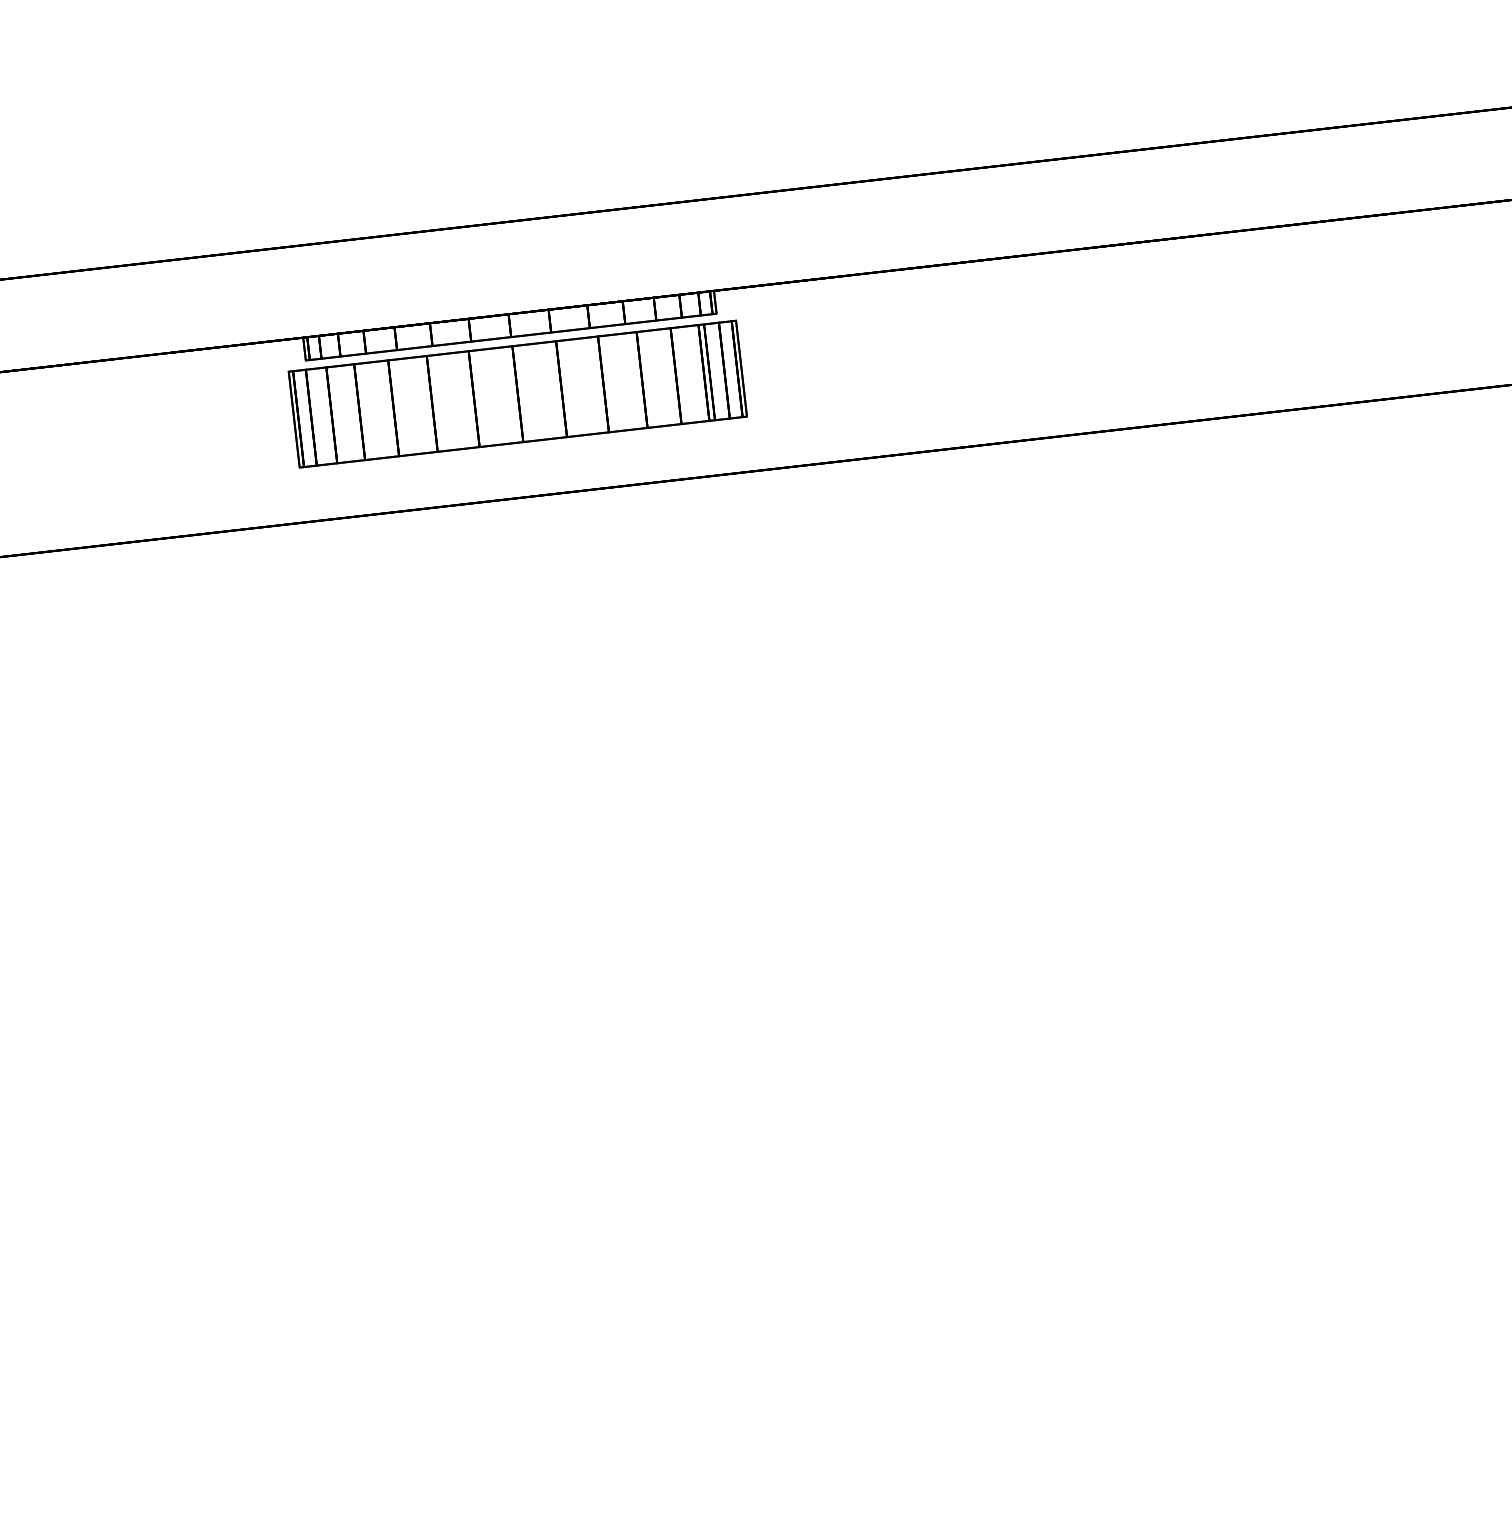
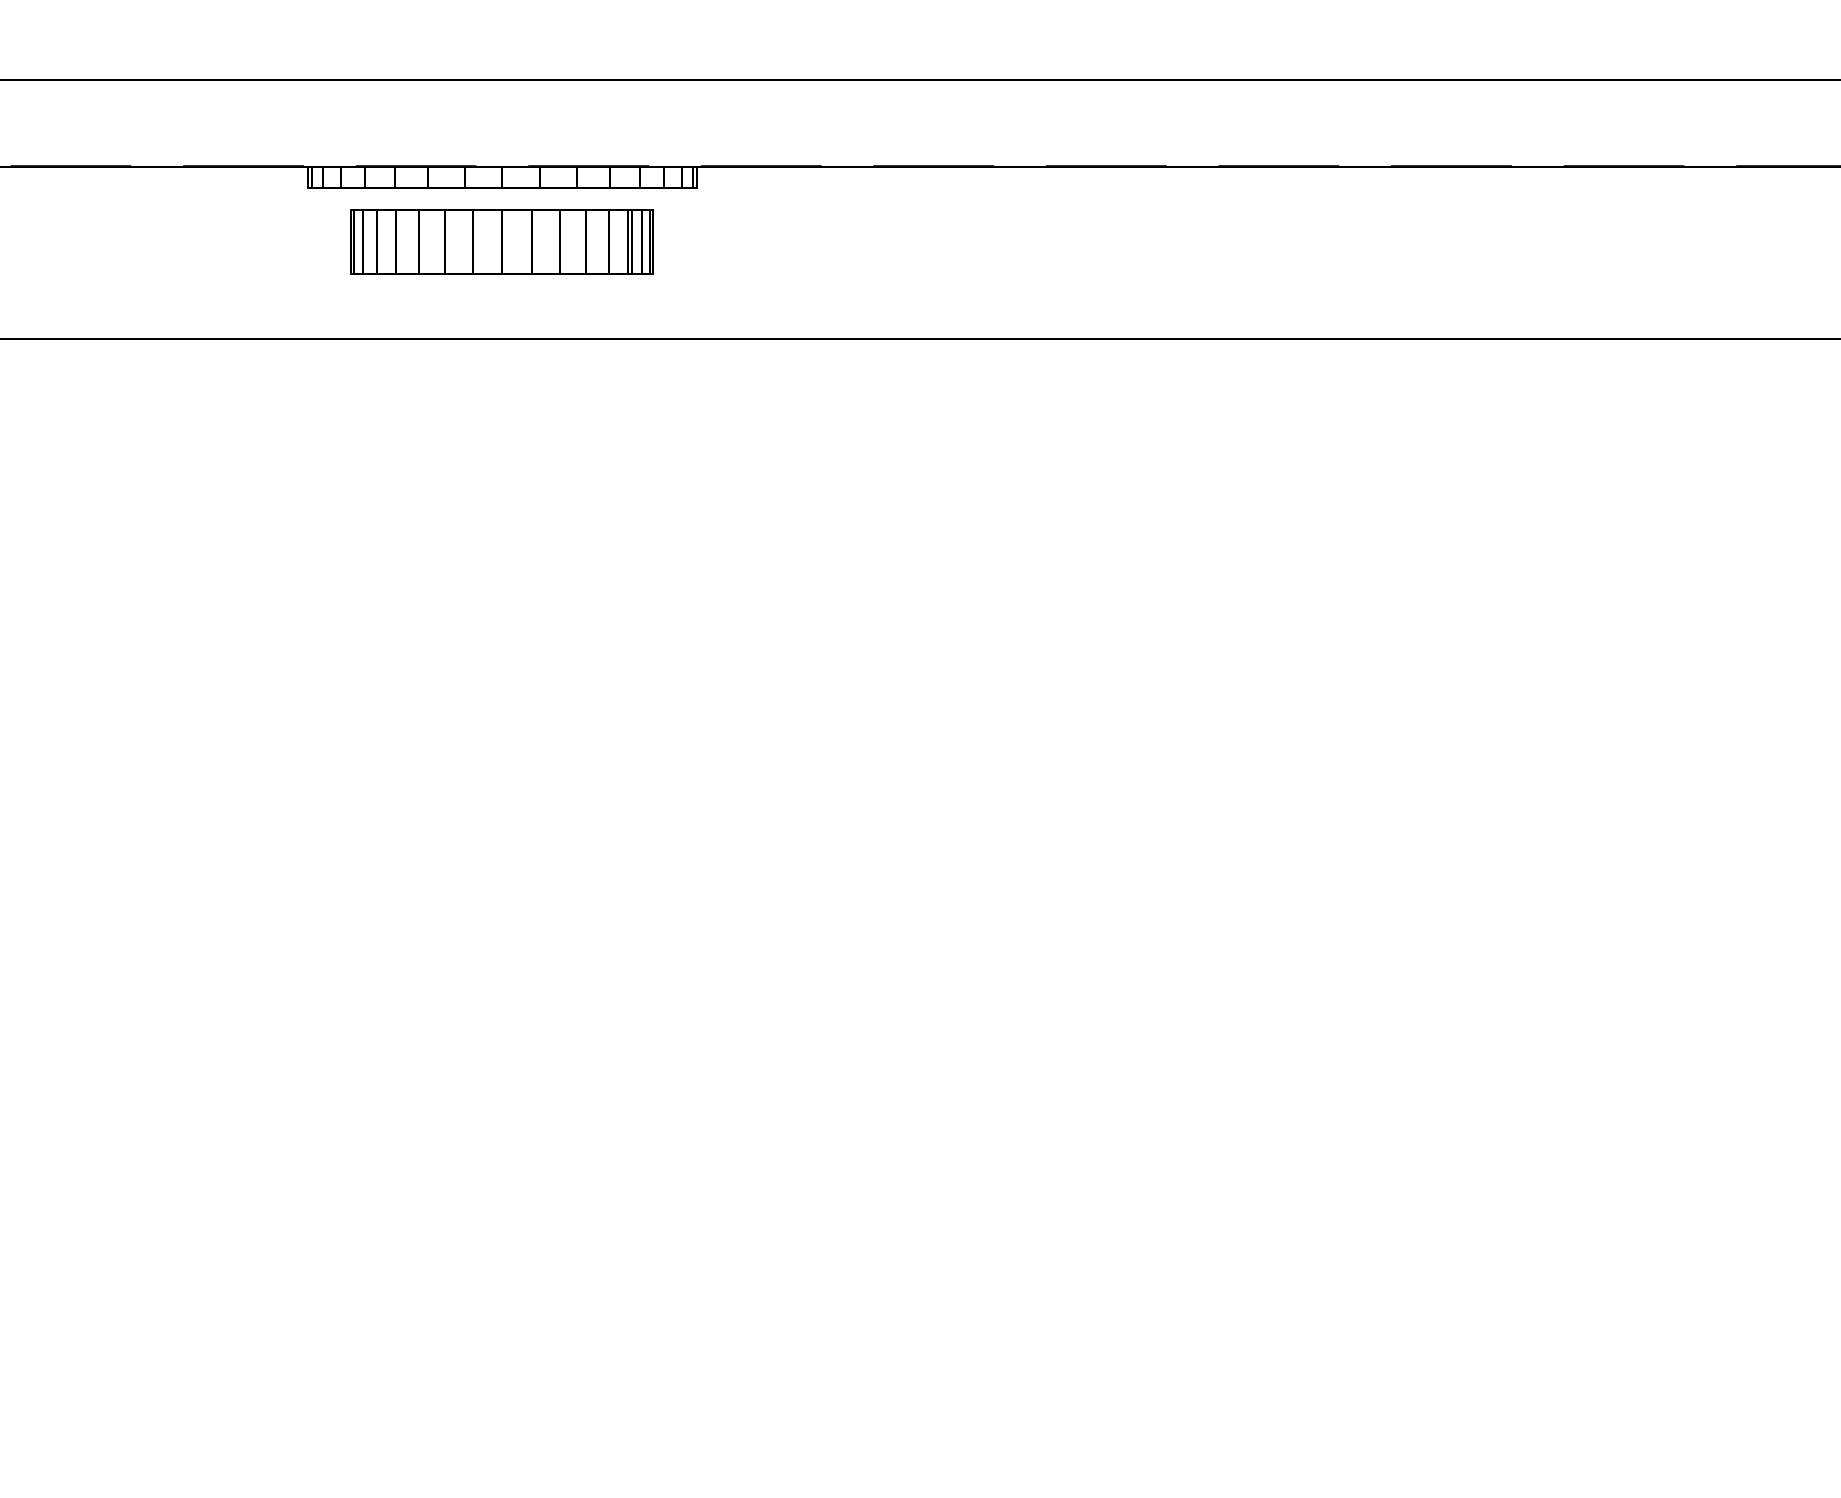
part: (516, 393) -> (501, 241), size x0.71

